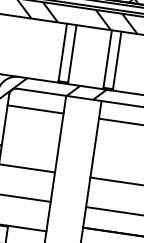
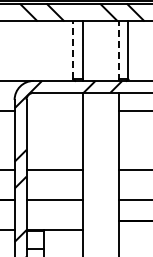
line: (62, 51) -> (73, 49), solid -> dashed
line: (107, 60) -> (118, 51), solid -> dashed
line: (35, 109) -> (54, 110), removed

